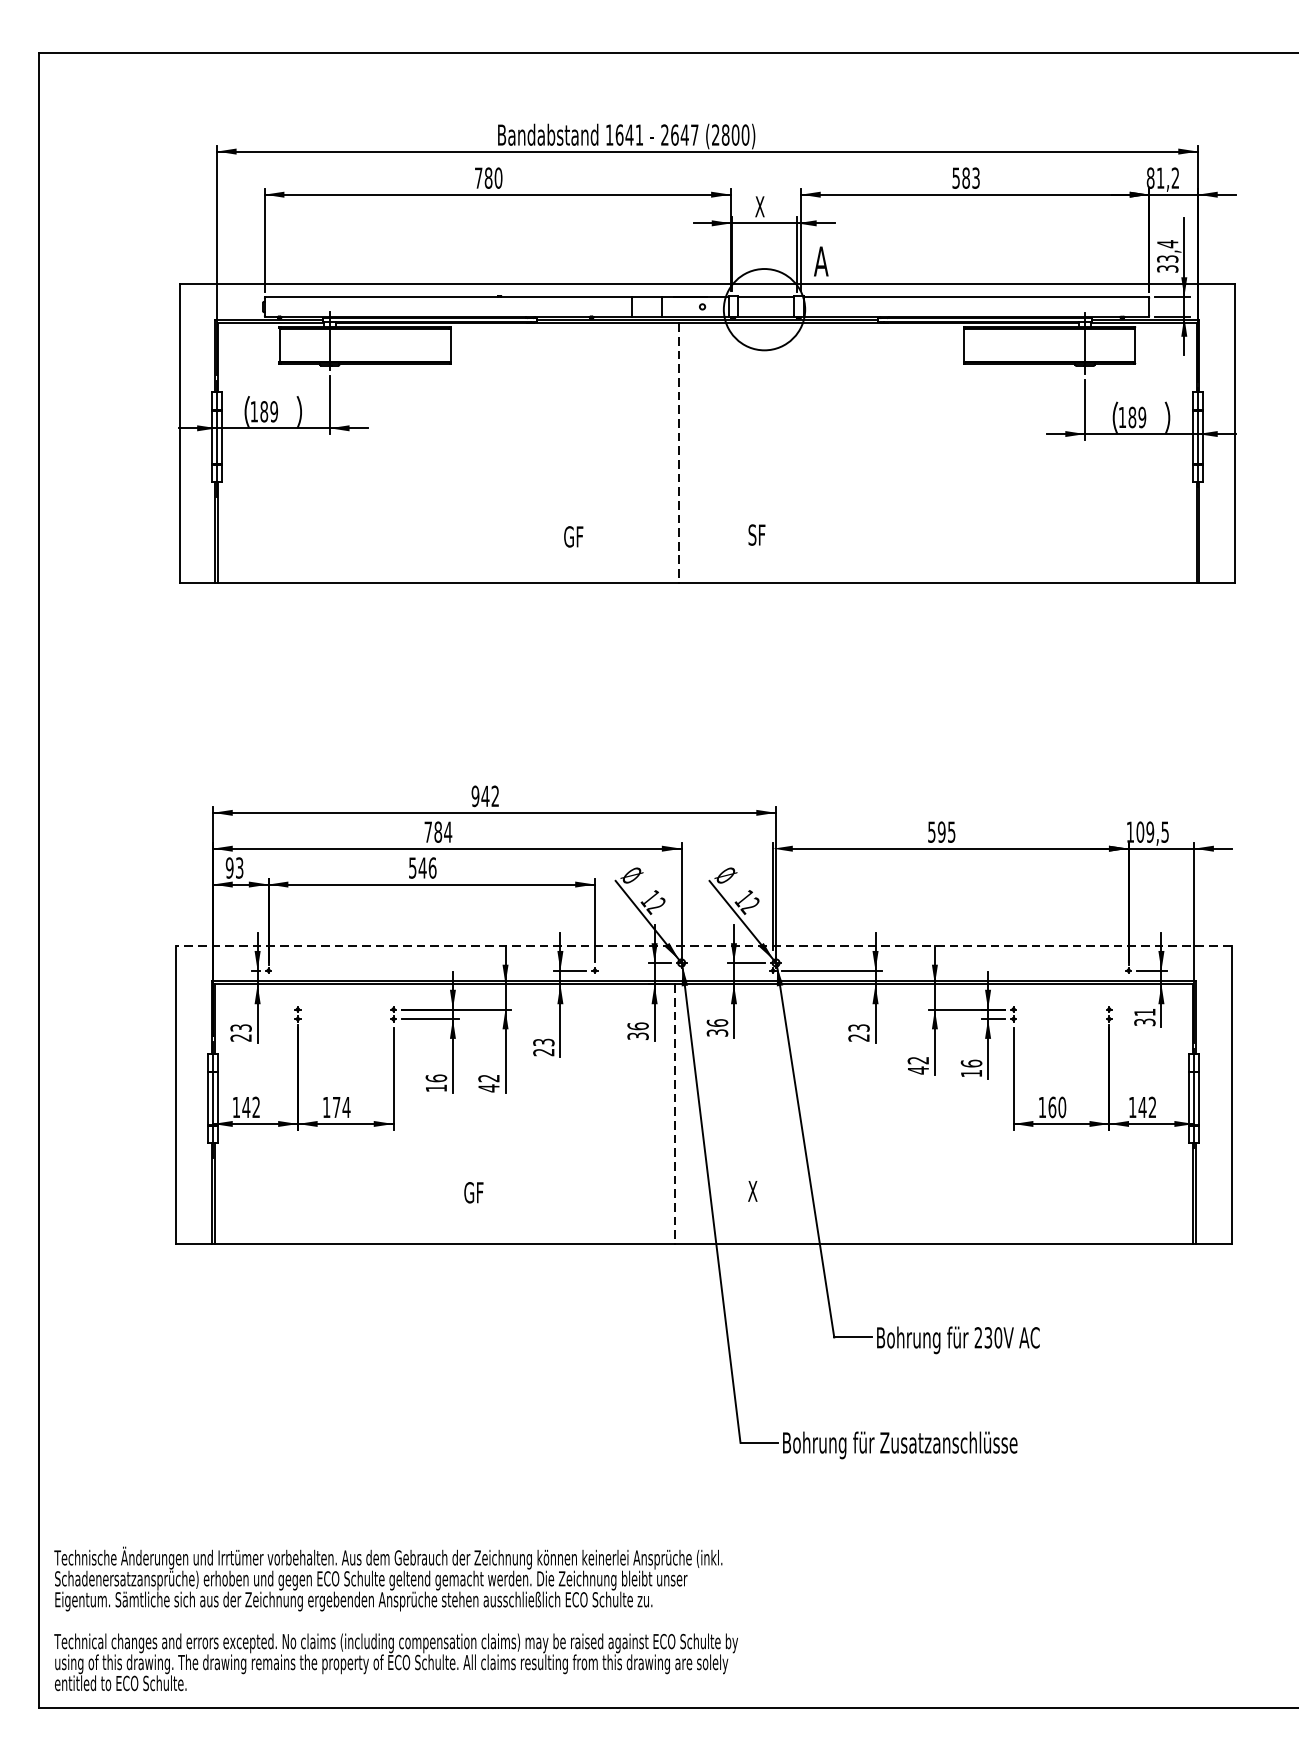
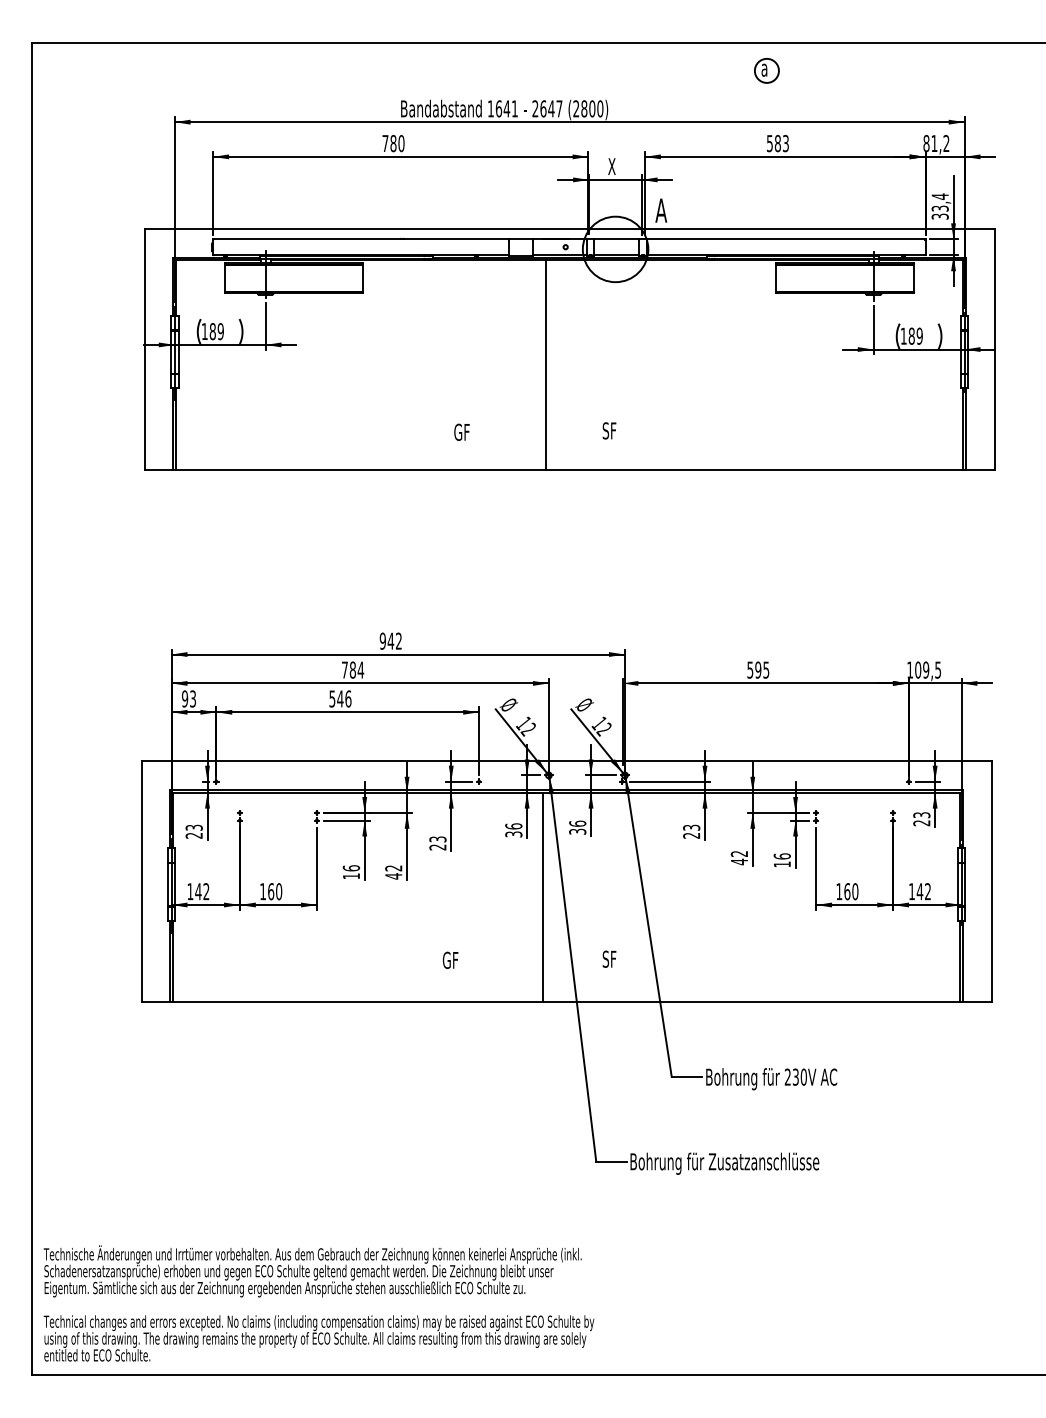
part: (951, 87) -> (766, 70), added
line: (678, 453) -> (546, 365), dashed -> solid
line: (703, 945) -> (566, 761), dashed -> solid
text: (1144, 1017) -> (921, 819), 31 -> 23
text: (342, 1107) -> (275, 891), 174 -> 160
line: (674, 1114) -> (543, 897), dashed -> solid
text: (756, 1190) -> (609, 958), X -> SF
text: (473, 1191) -> (450, 959), moved

